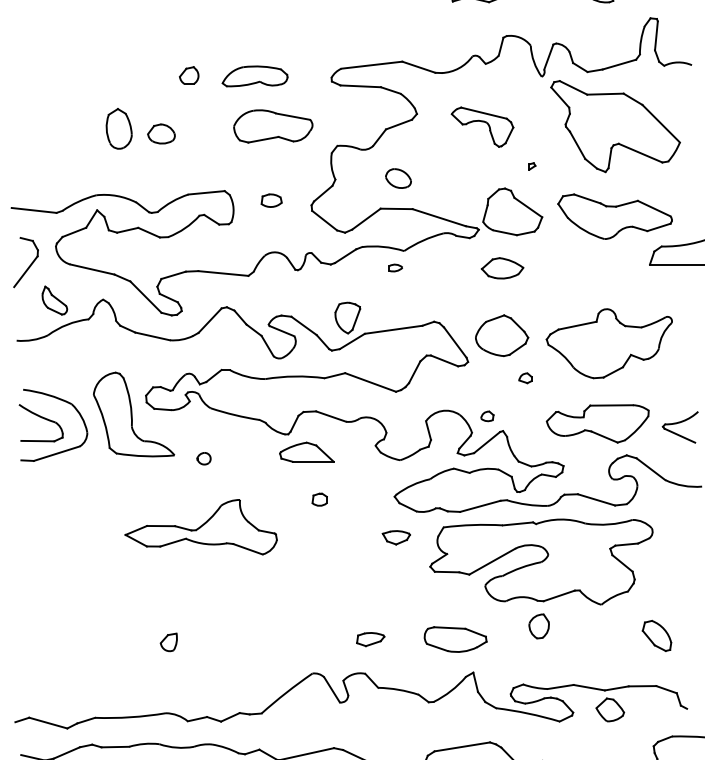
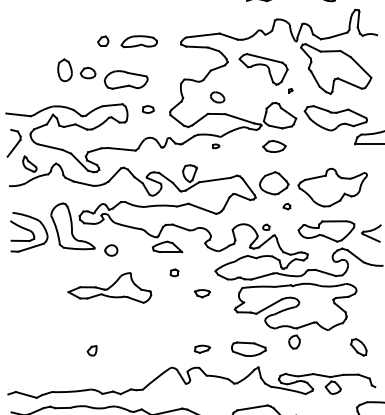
part: (271, 125) -> (125, 79), moved
part: (482, 127) -> (263, 69), size x1.43
part: (204, 458) -> (111, 250), size x1.67
part: (396, 537) -> (202, 293), moved

